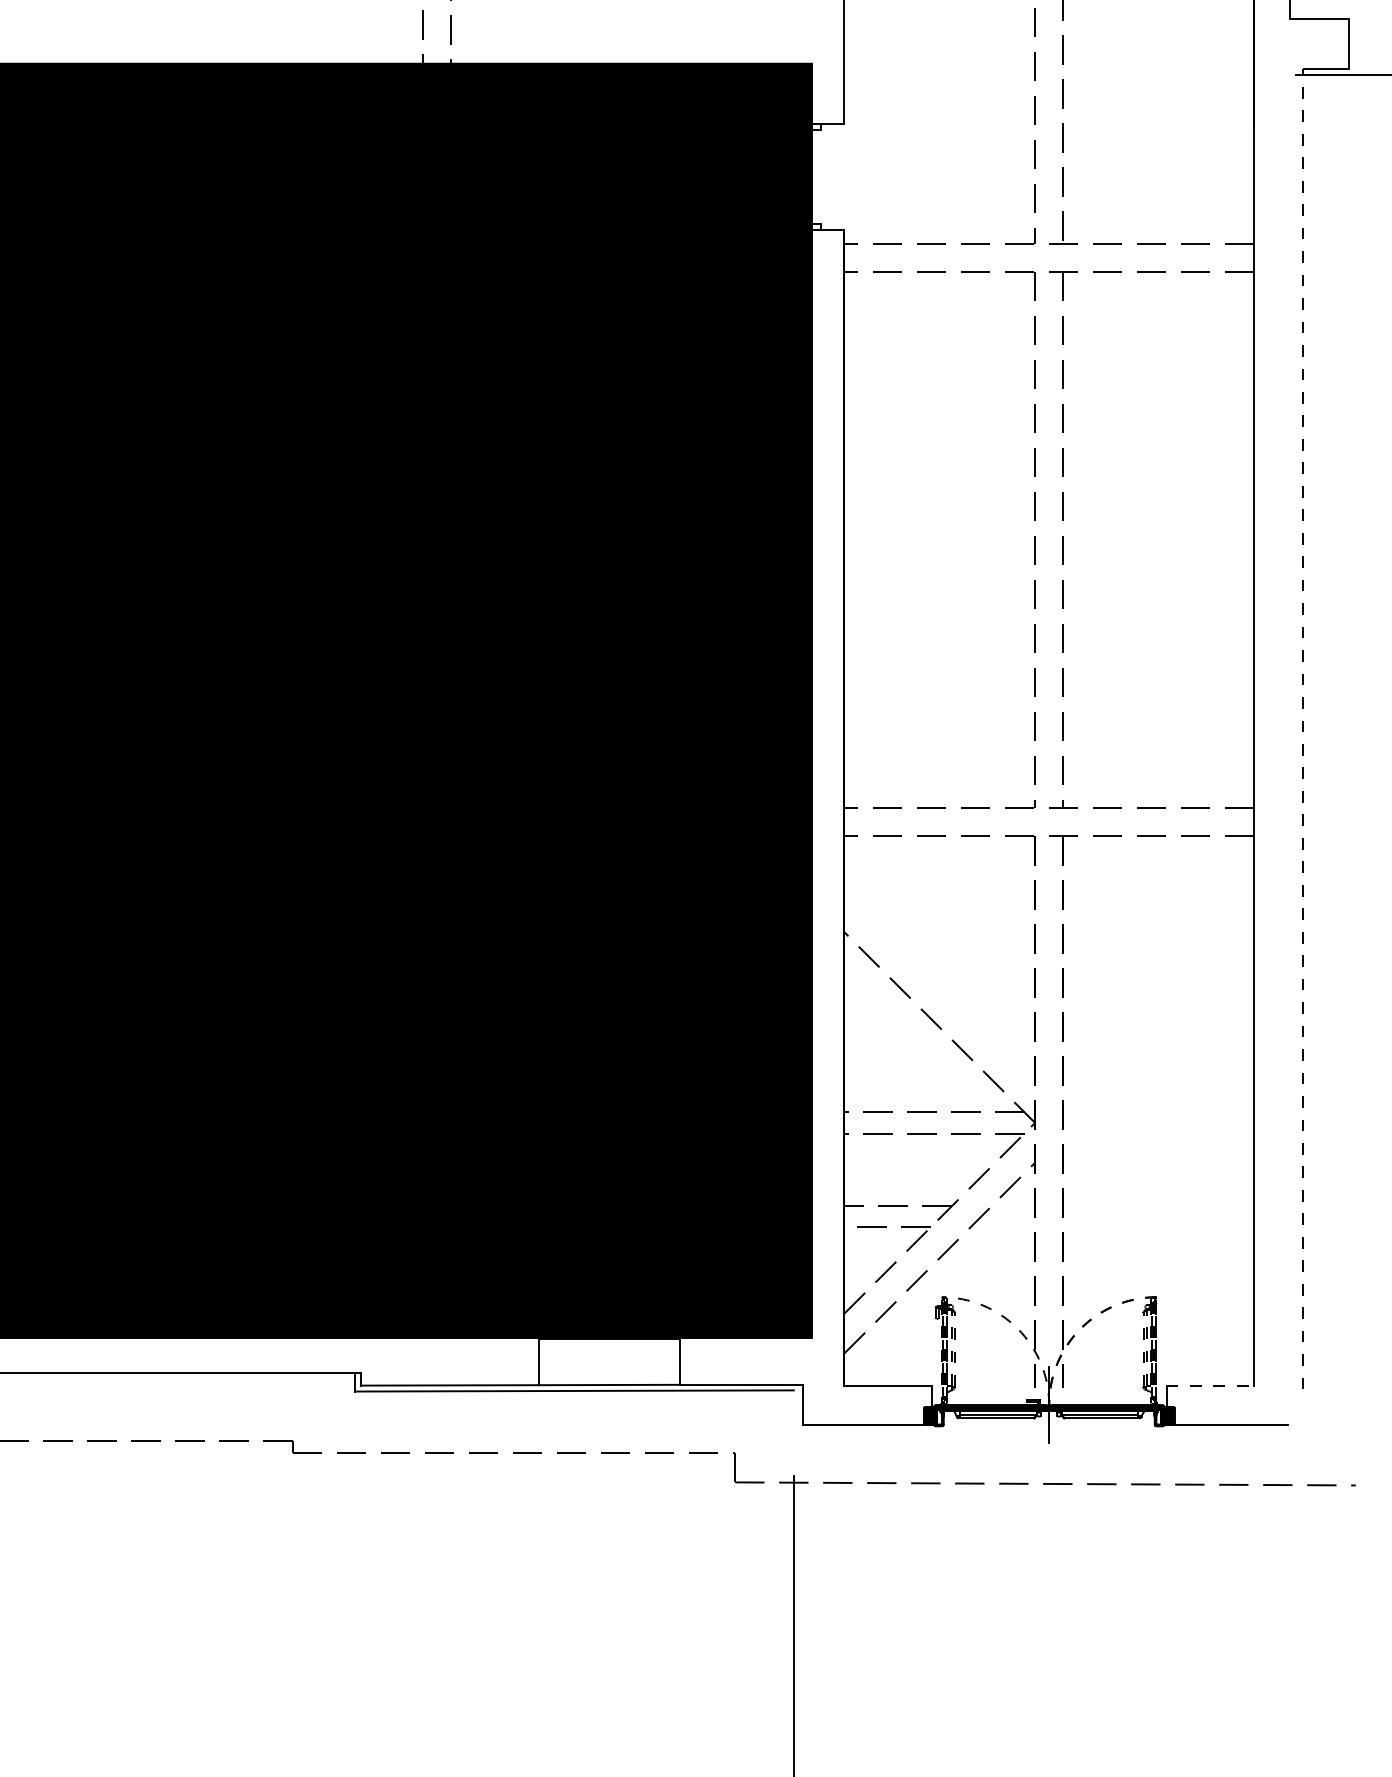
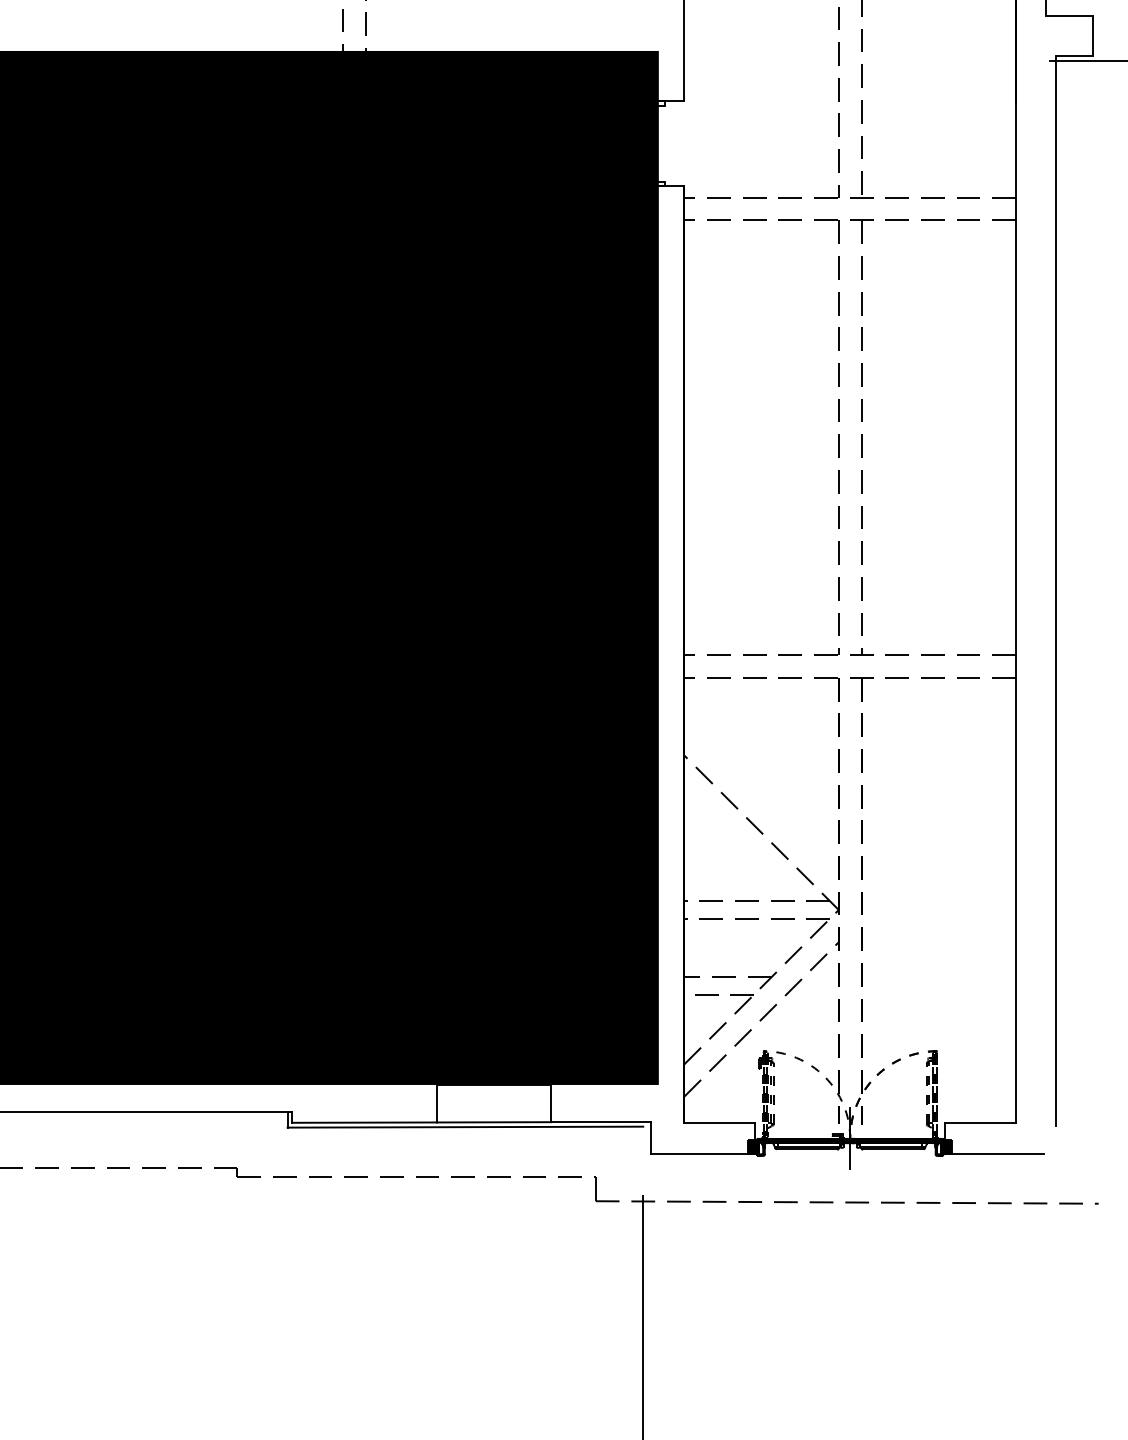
line: (1302, 729) -> (1055, 591), dashed -> solid
line: (1211, 1386) -> (981, 1123), dashed -> solid

